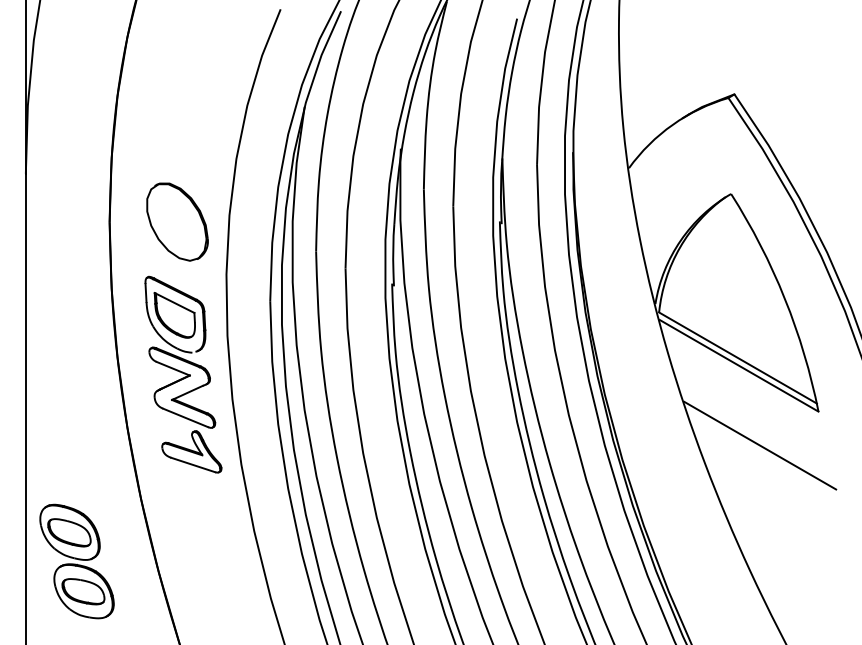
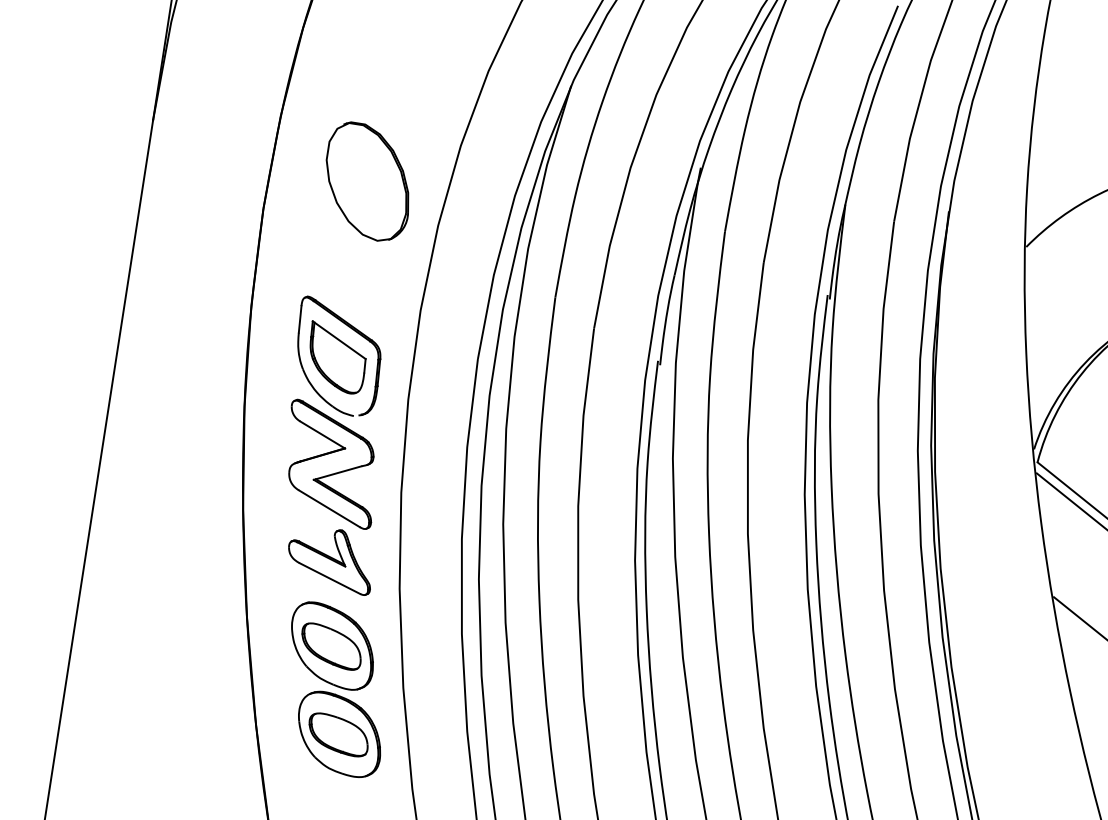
part: (177, 221) -> (368, 181), moved
part: (76, 561) -> (335, 689), moved

